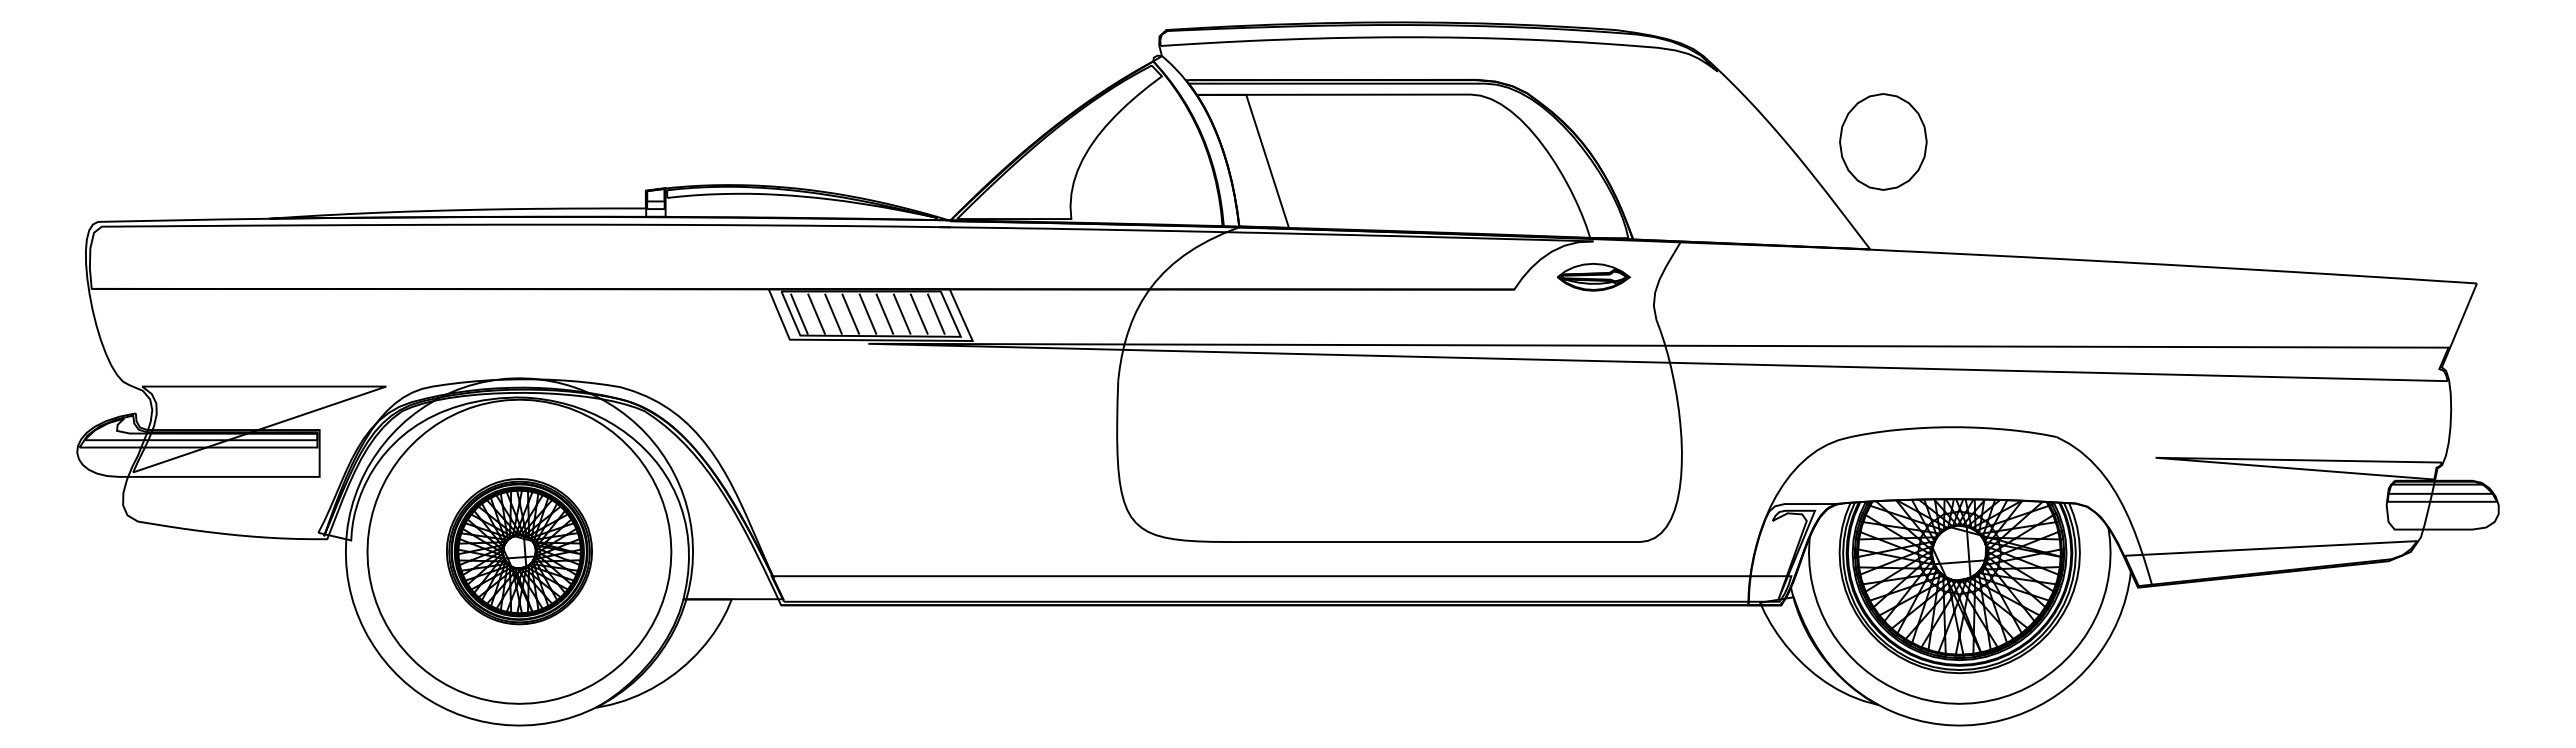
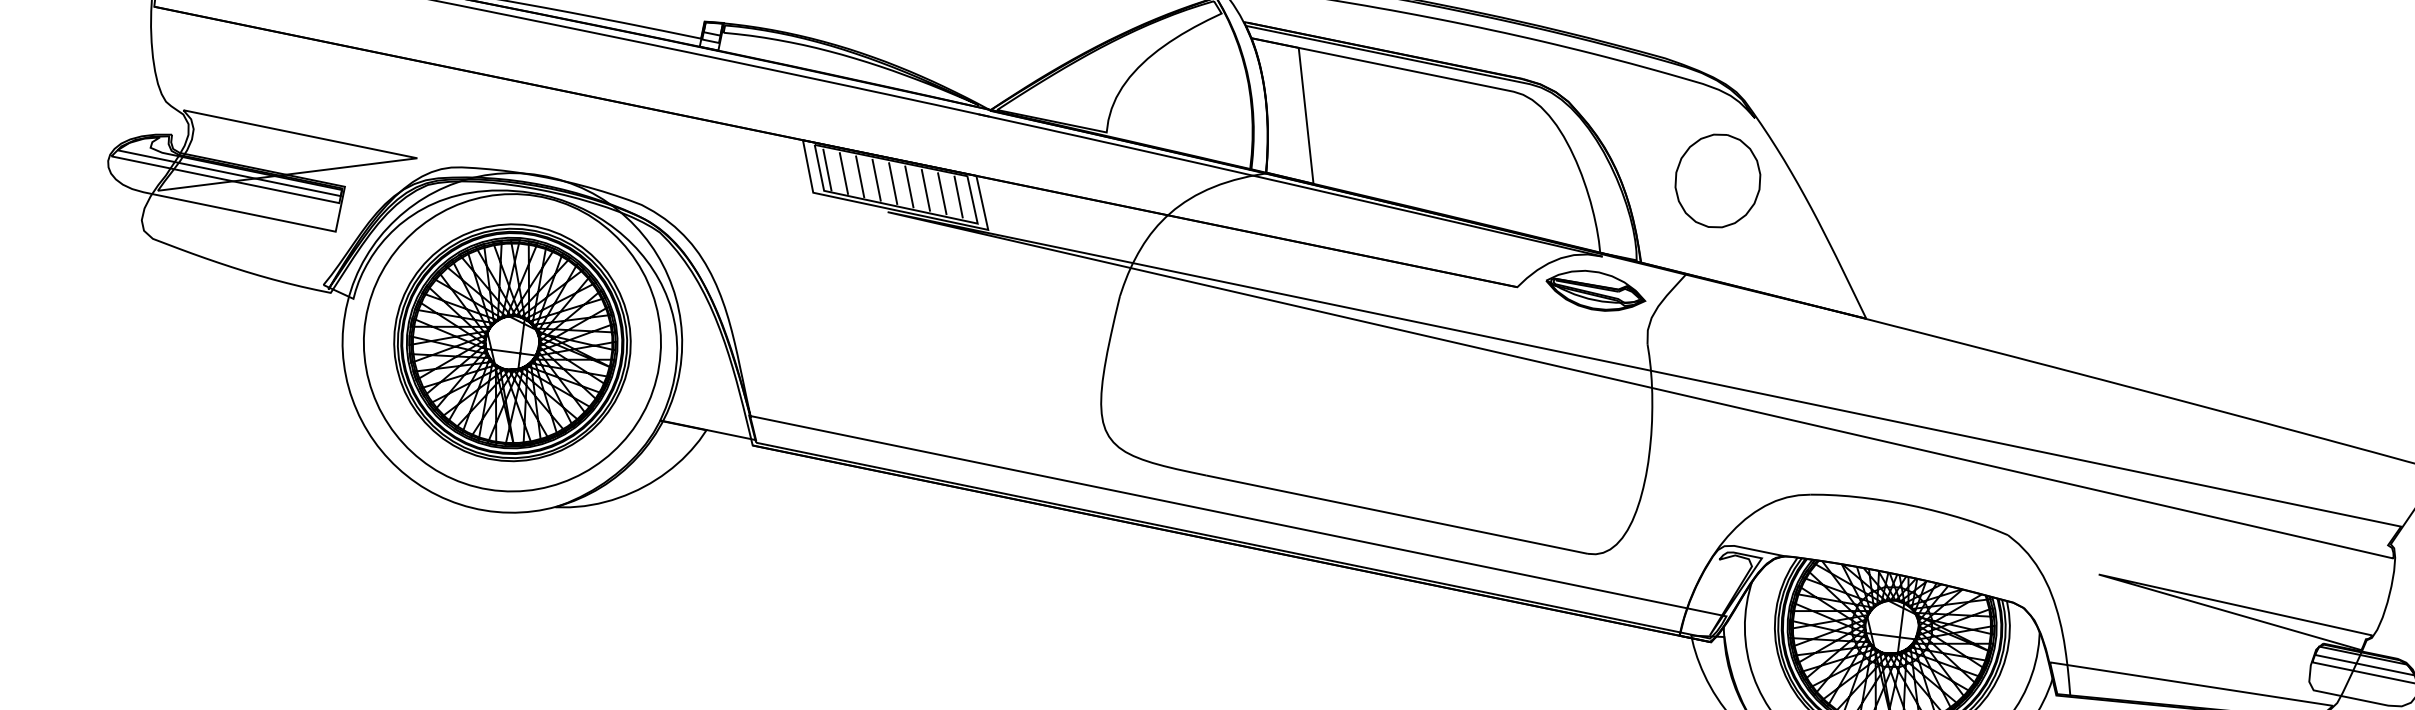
part: (1883, 141) -> (1718, 180), moved
part: (1593, 277) -> (1595, 291), size x1.43
part: (519, 551) -> (512, 342), size x1.67

